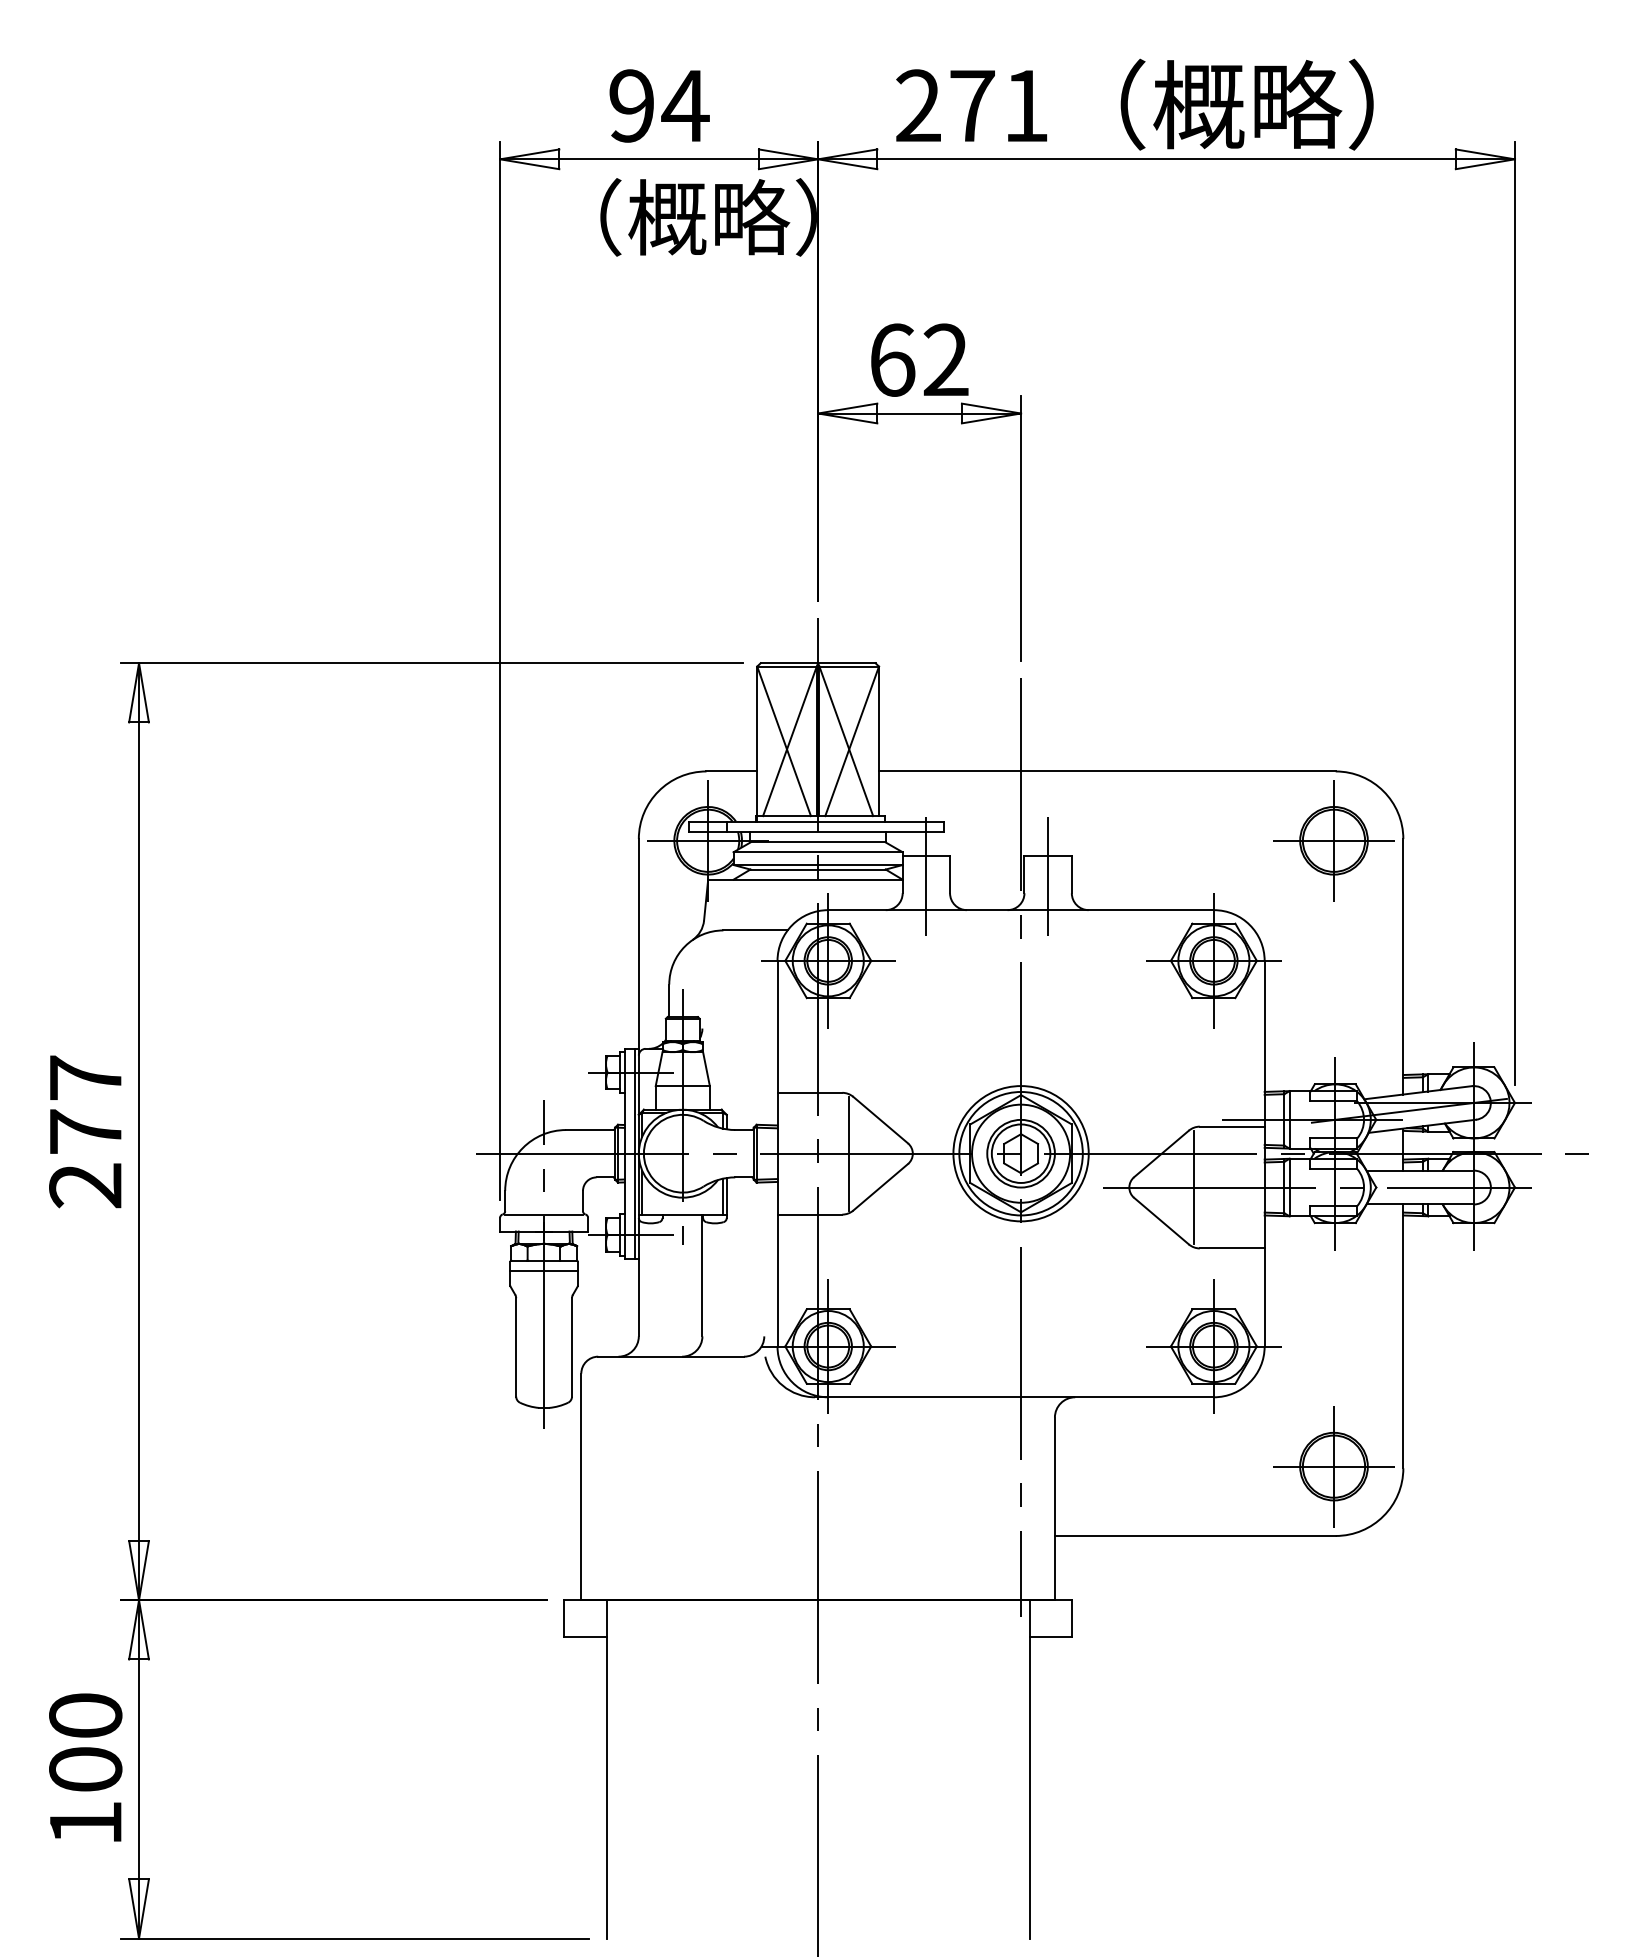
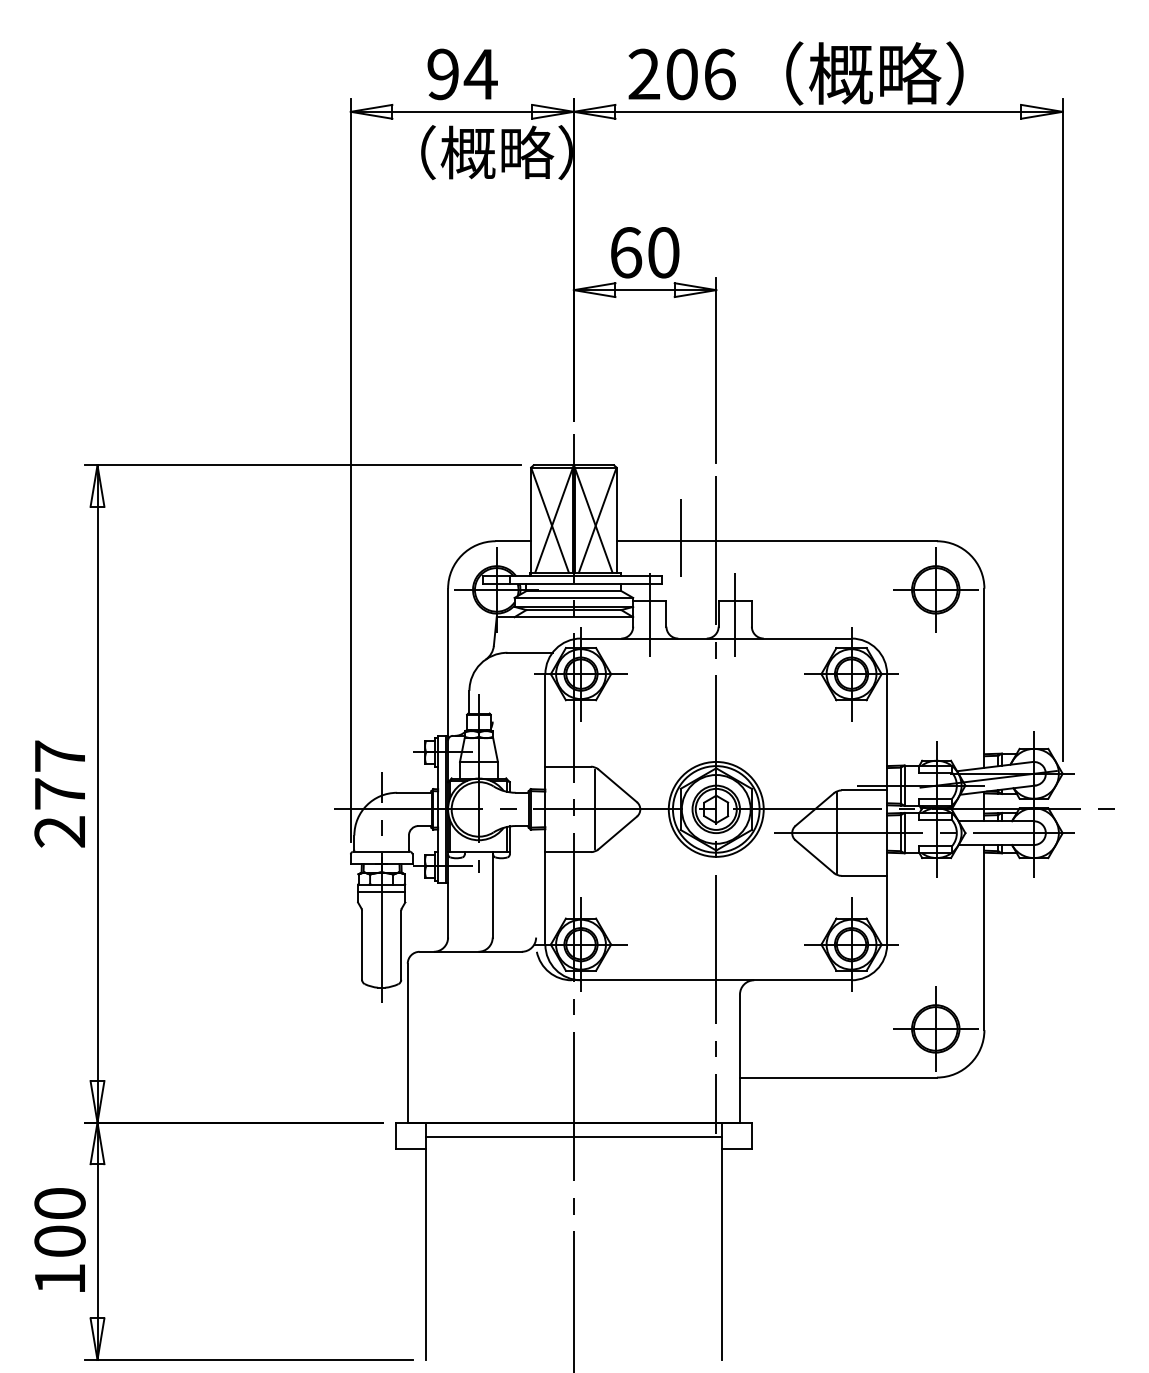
text: (998, 106) -> (700, 74), 271 -> 206
text: (945, 359) -> (663, 252), 62 -> 60
line: (970, 767) -> (680, 538), added
line: (817, 1619) -> (573, 1136), added

